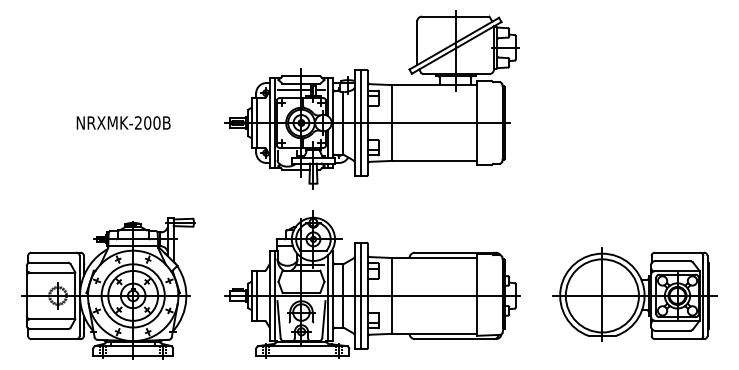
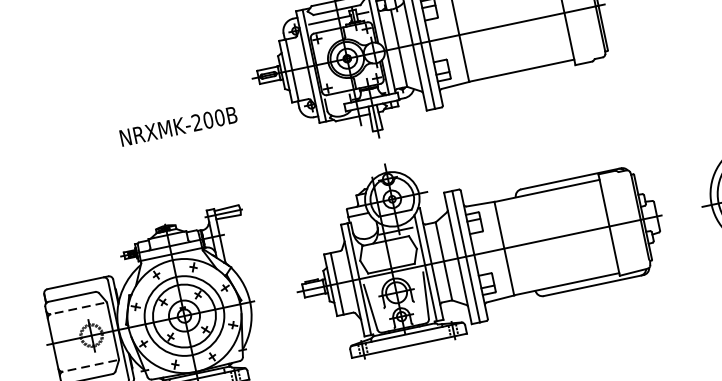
text: (123, 122) -> (178, 125), moved
line: (51, 272) -> (77, 308), solid -> dashed
line: (51, 319) -> (89, 366), solid -> dashed

